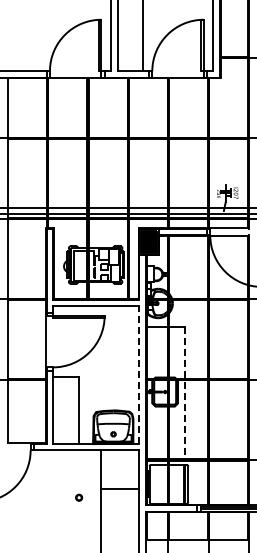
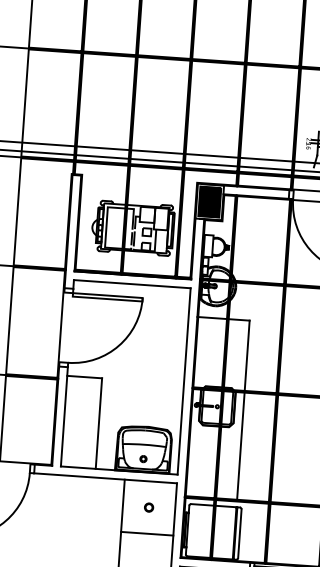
line: (139, 375) -> (184, 381), dashed -> solid
line: (184, 393) -> (243, 410), dashed -> solid
part: (79, 497) -> (149, 507), moved

